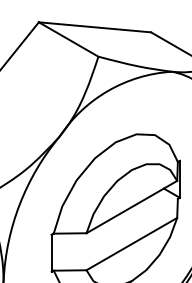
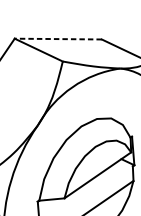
line: (94, 27) -> (57, 39), solid -> dashed

